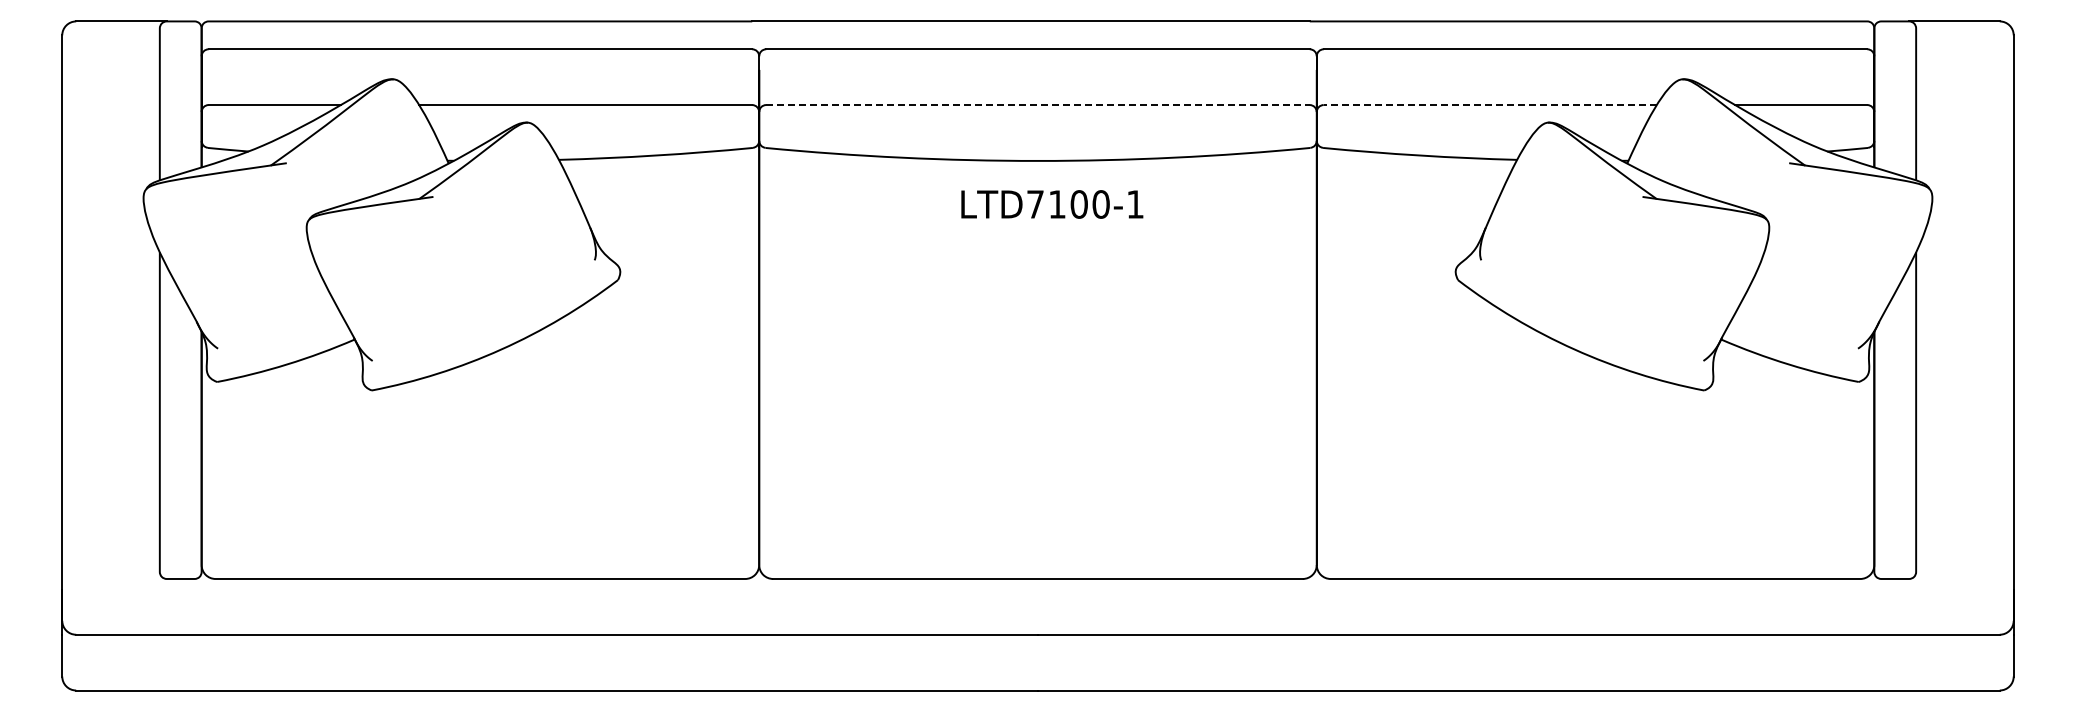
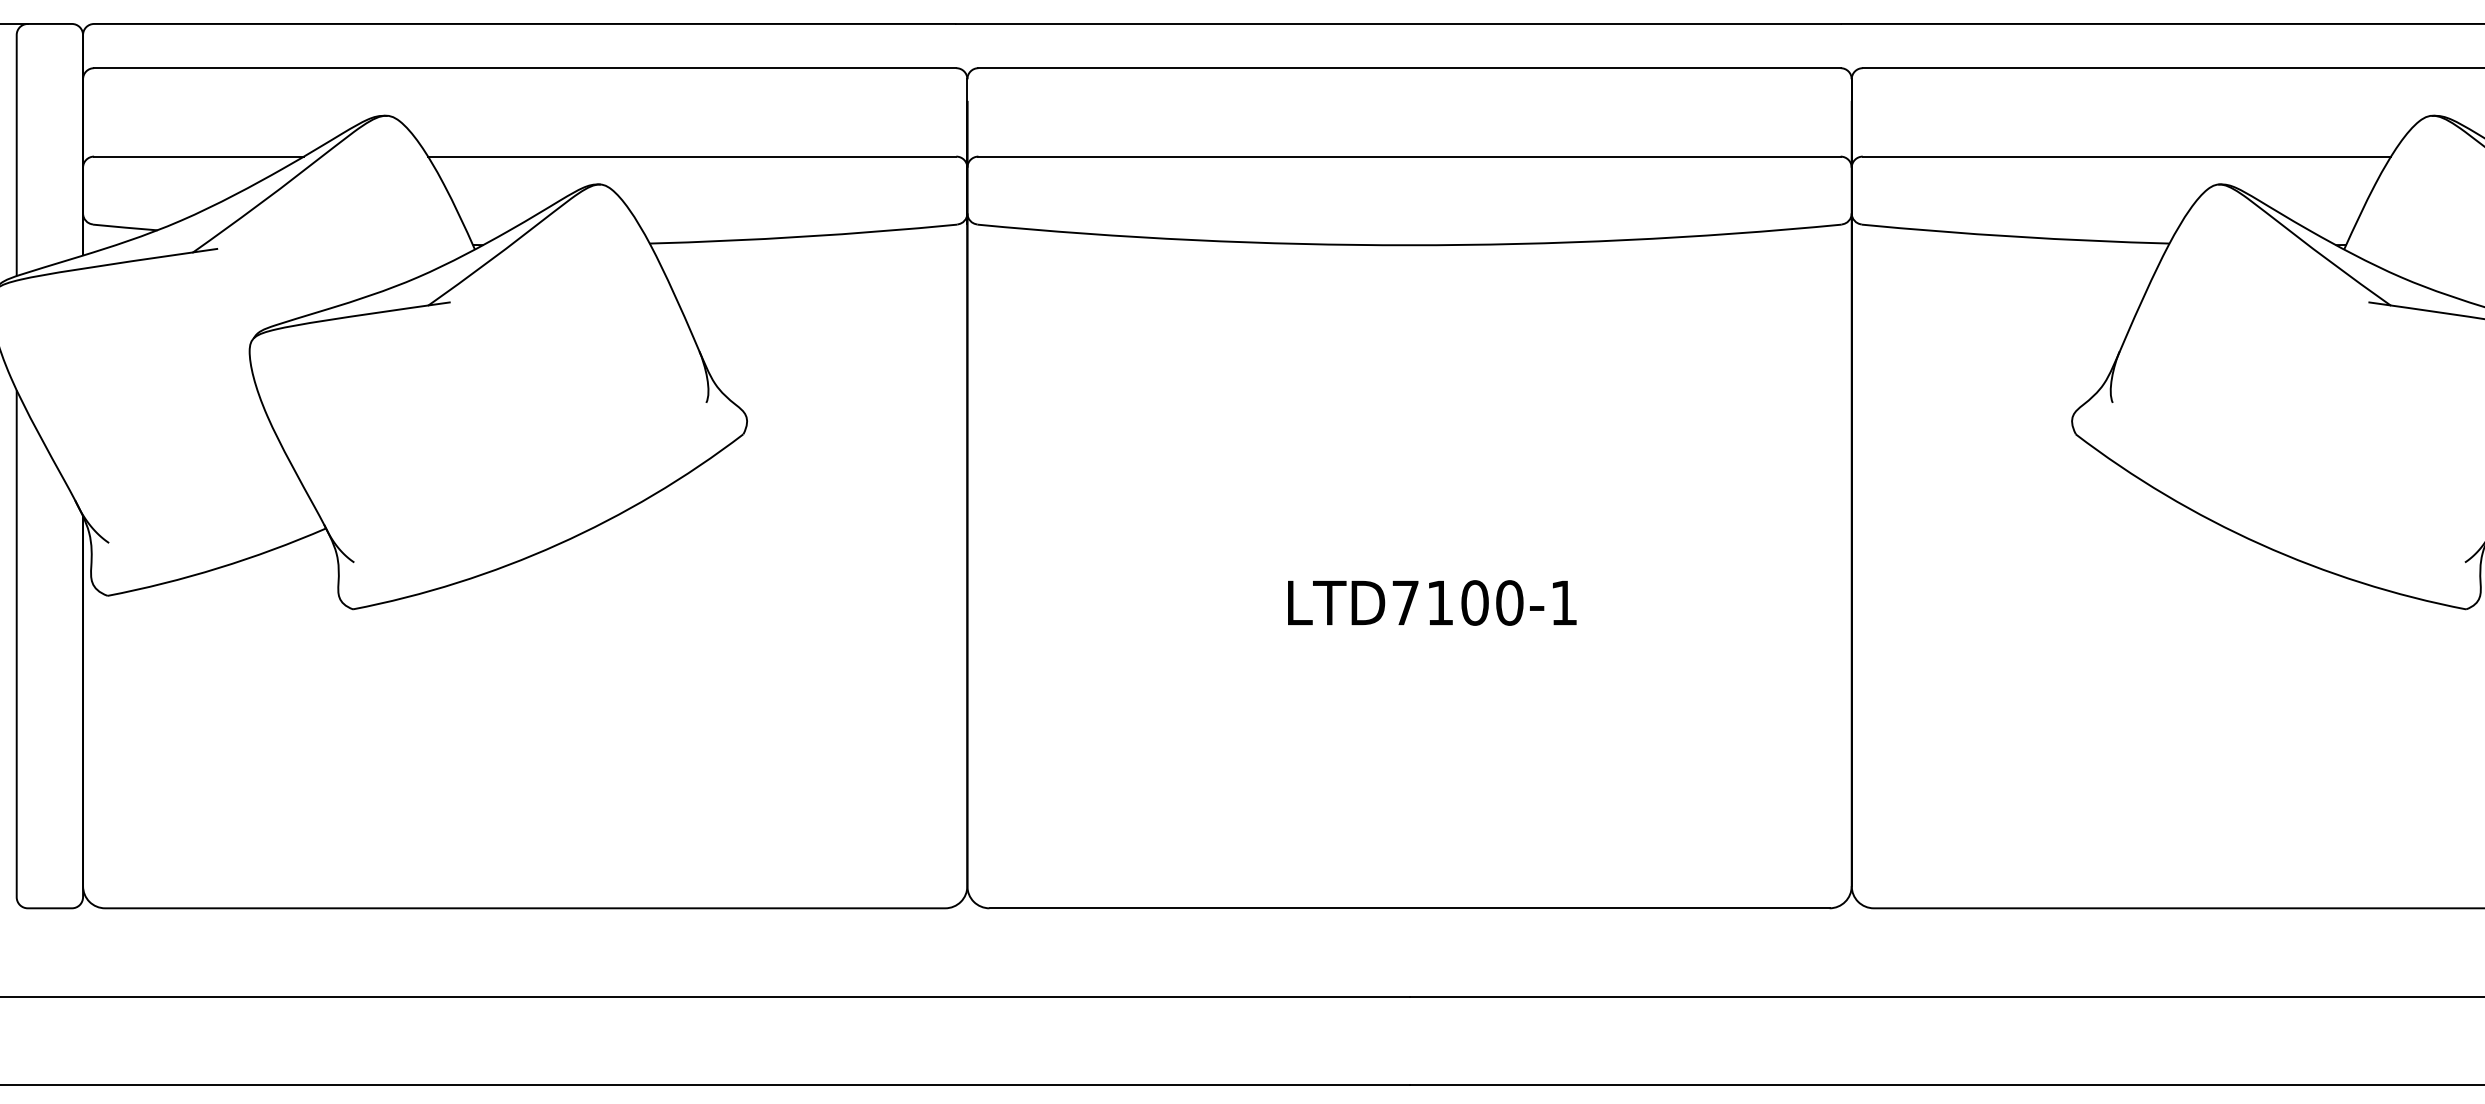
line: (1037, 105) -> (1408, 157), dashed -> solid
line: (1490, 105) -> (2127, 157), dashed -> solid
text: (1052, 204) -> (1432, 603), moved

